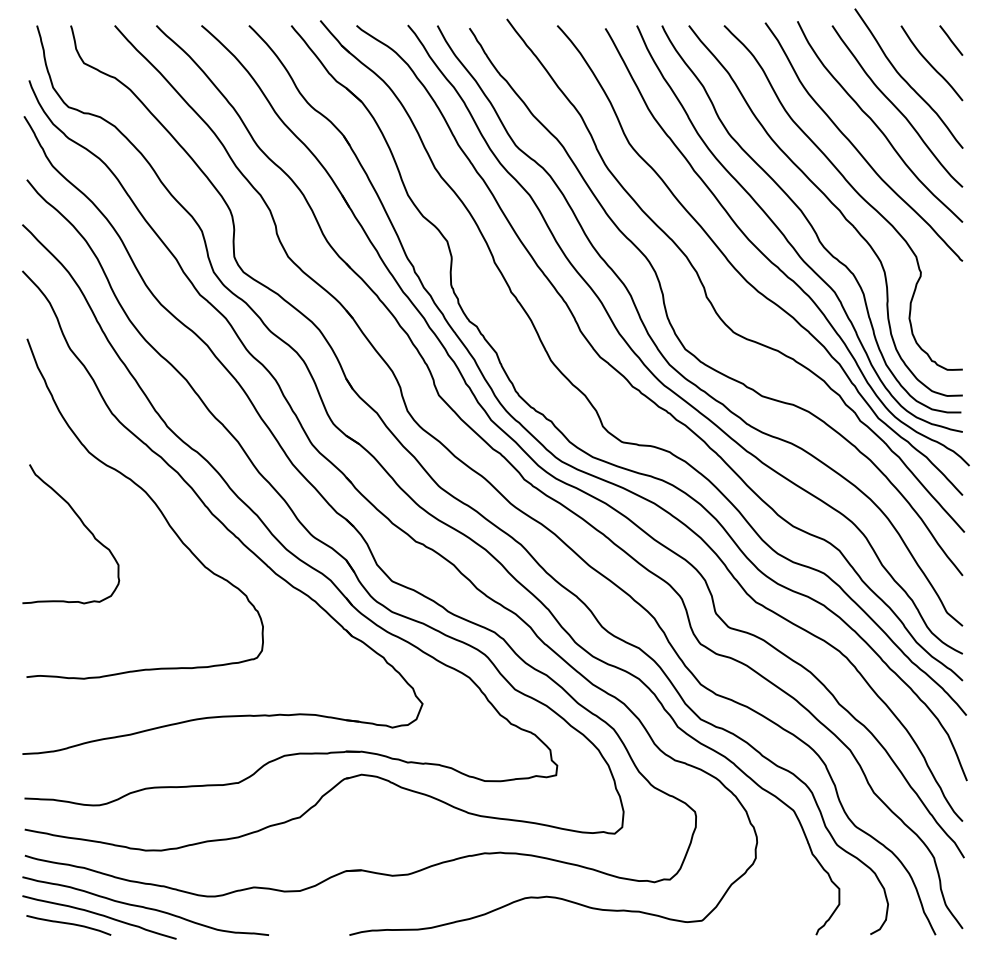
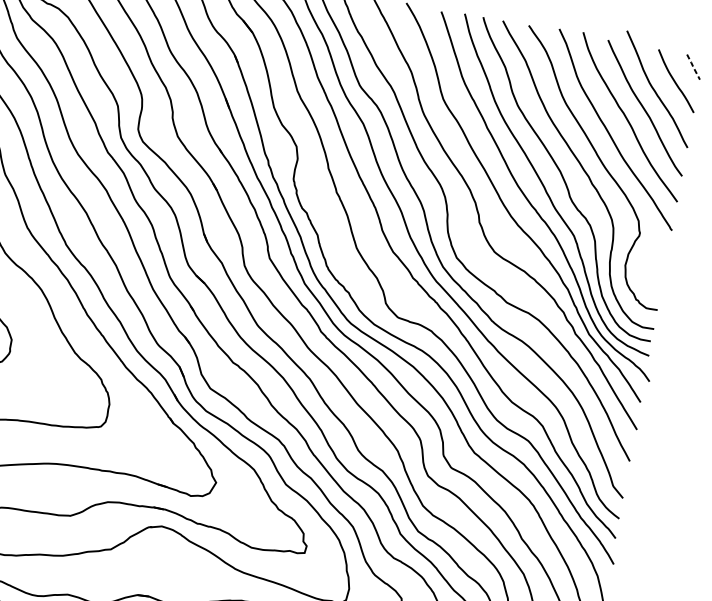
line: (951, 41) -> (693, 67), solid -> dashed

